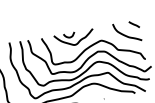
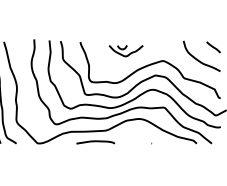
part: (73, 38) -> (125, 50), size x0.6

